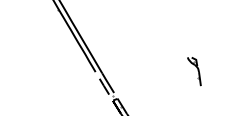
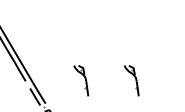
part: (147, 71) -> (81, 80), added

